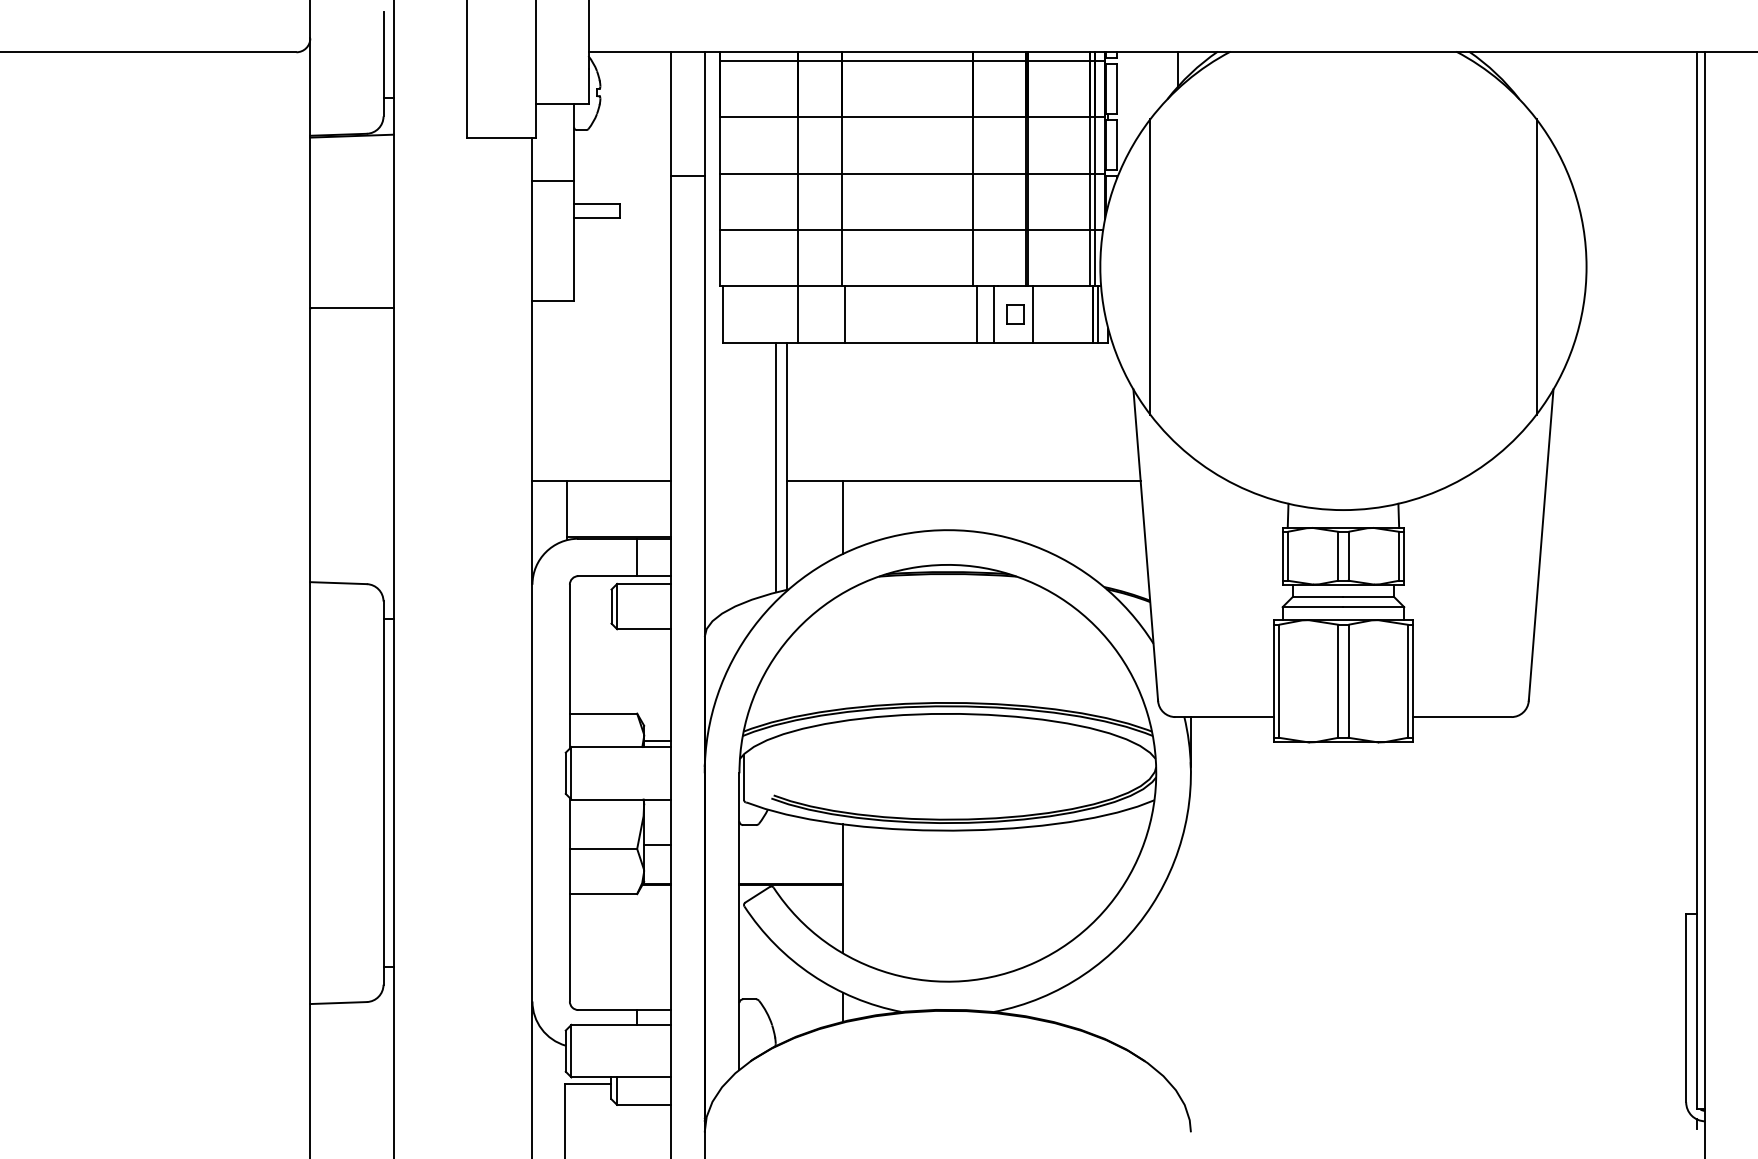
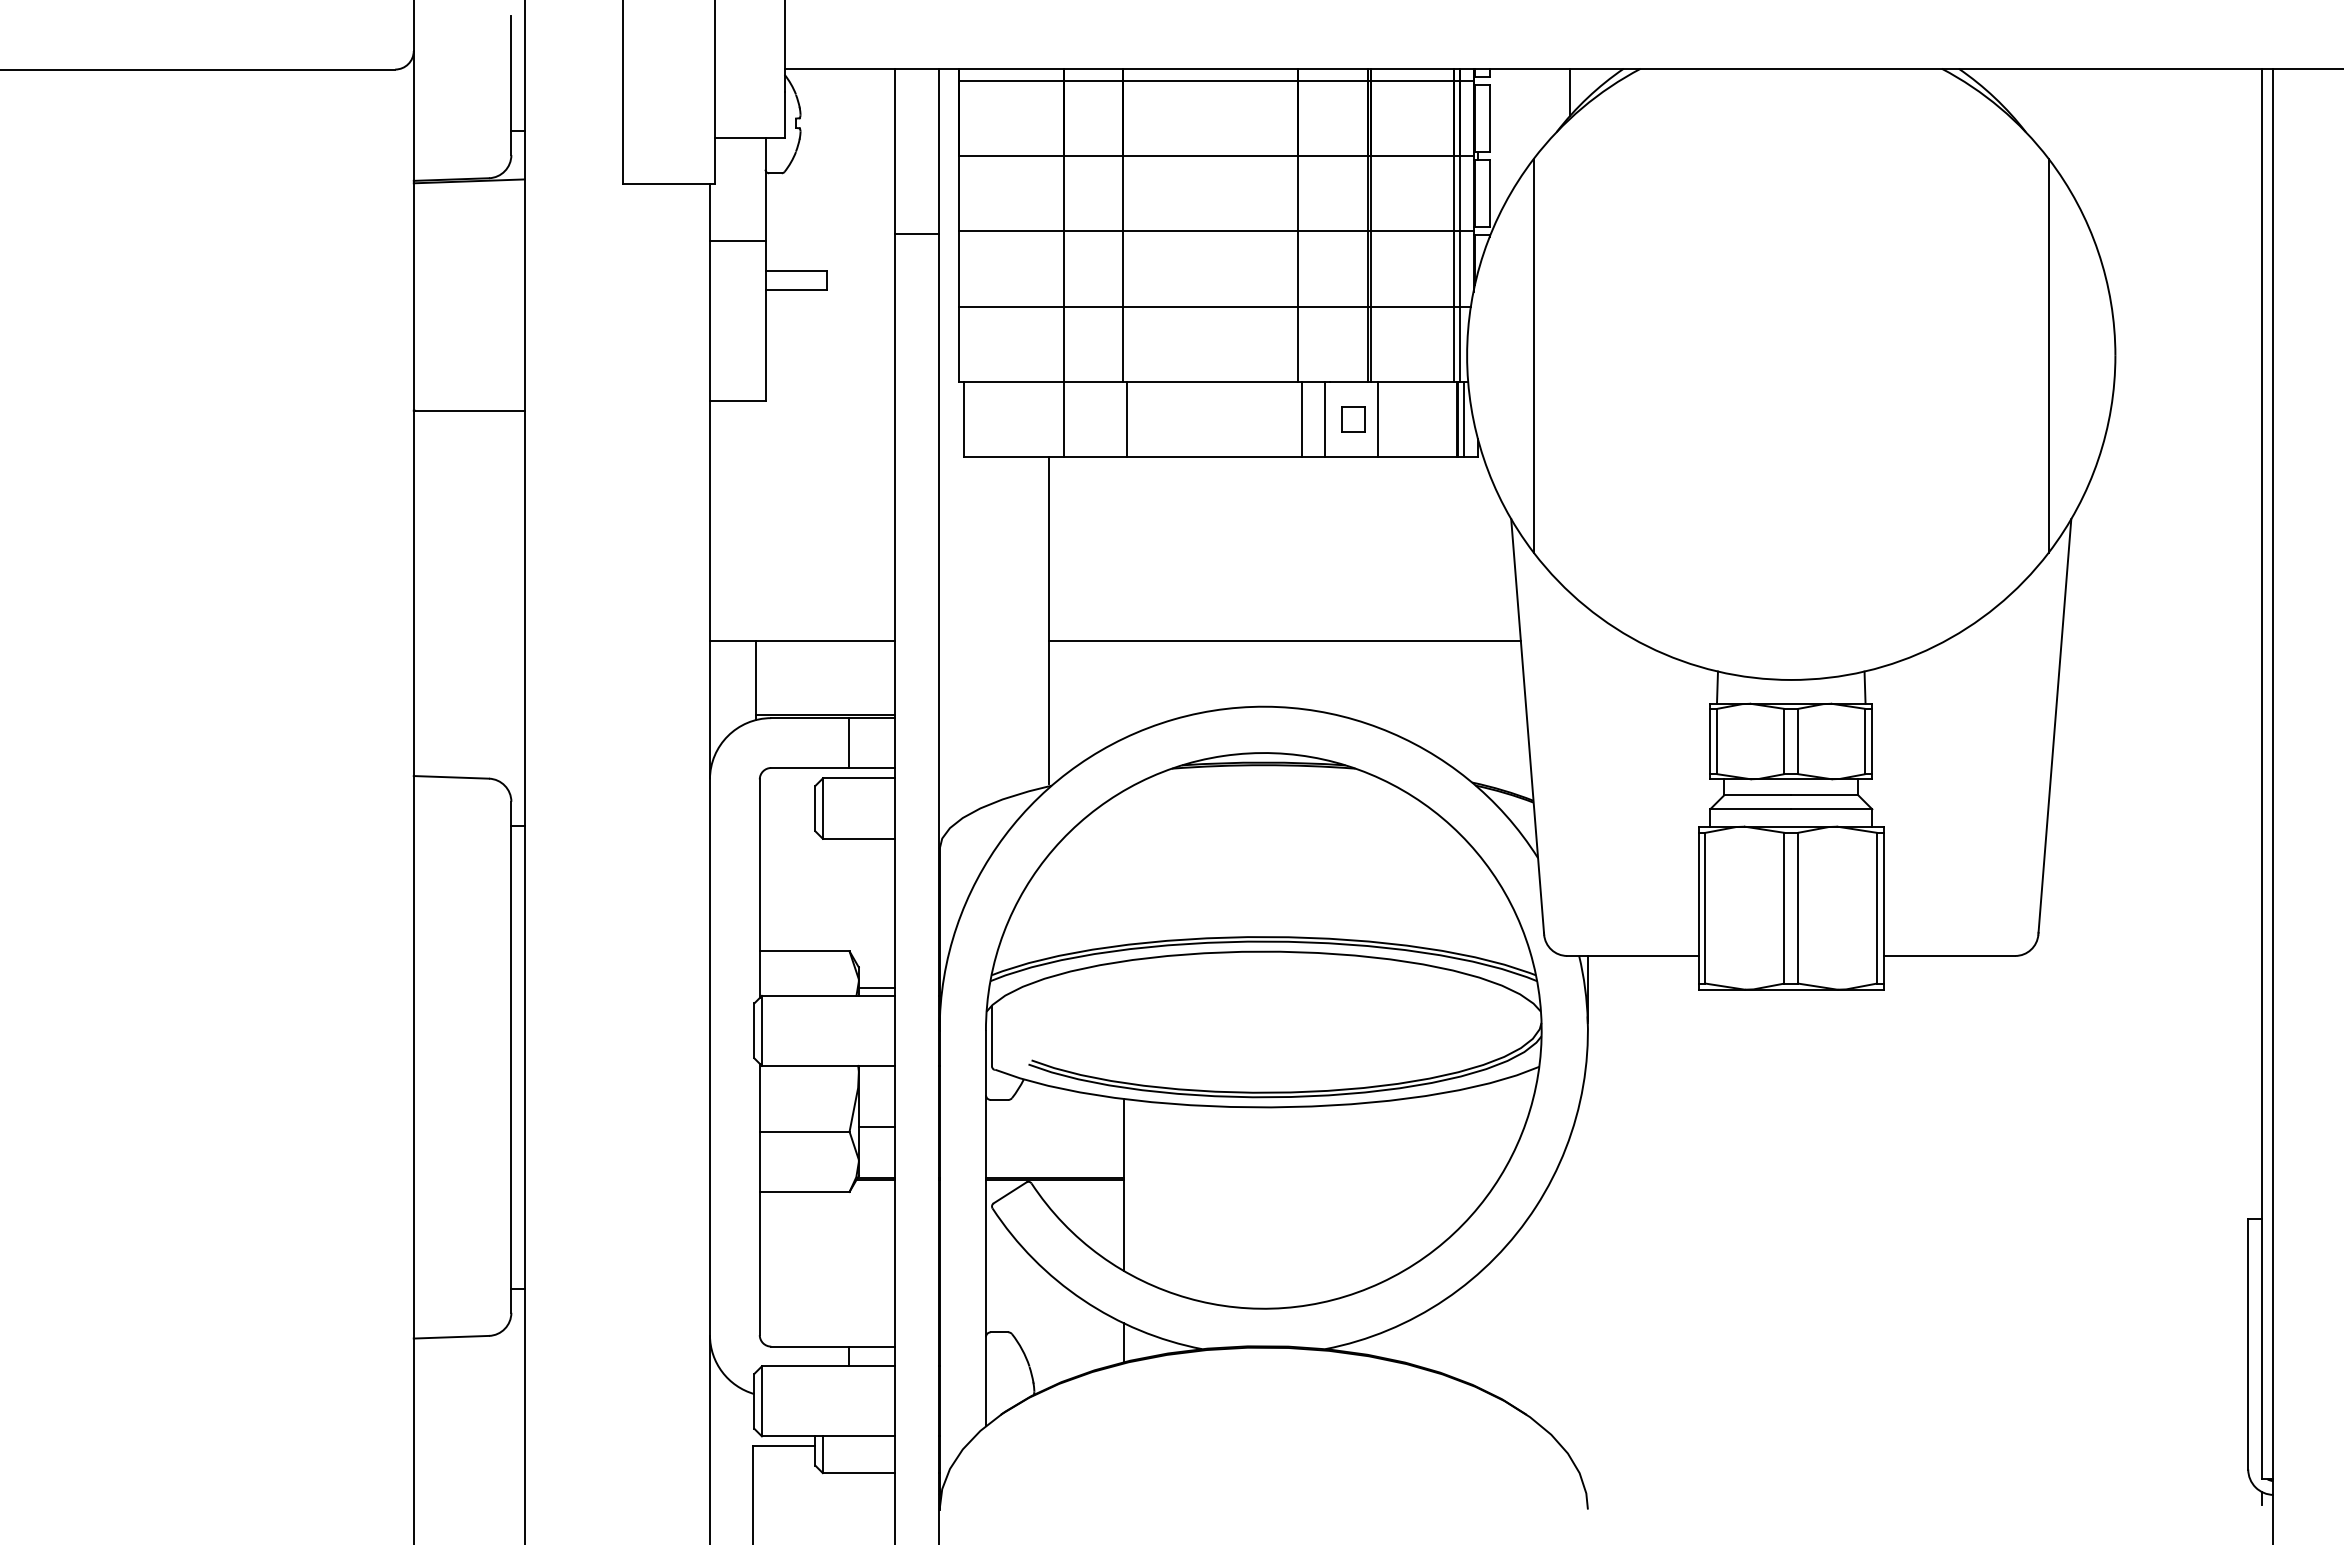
line: (775, 466) -> (1034, 621), removed
line: (842, 517) -> (1123, 689), removed

